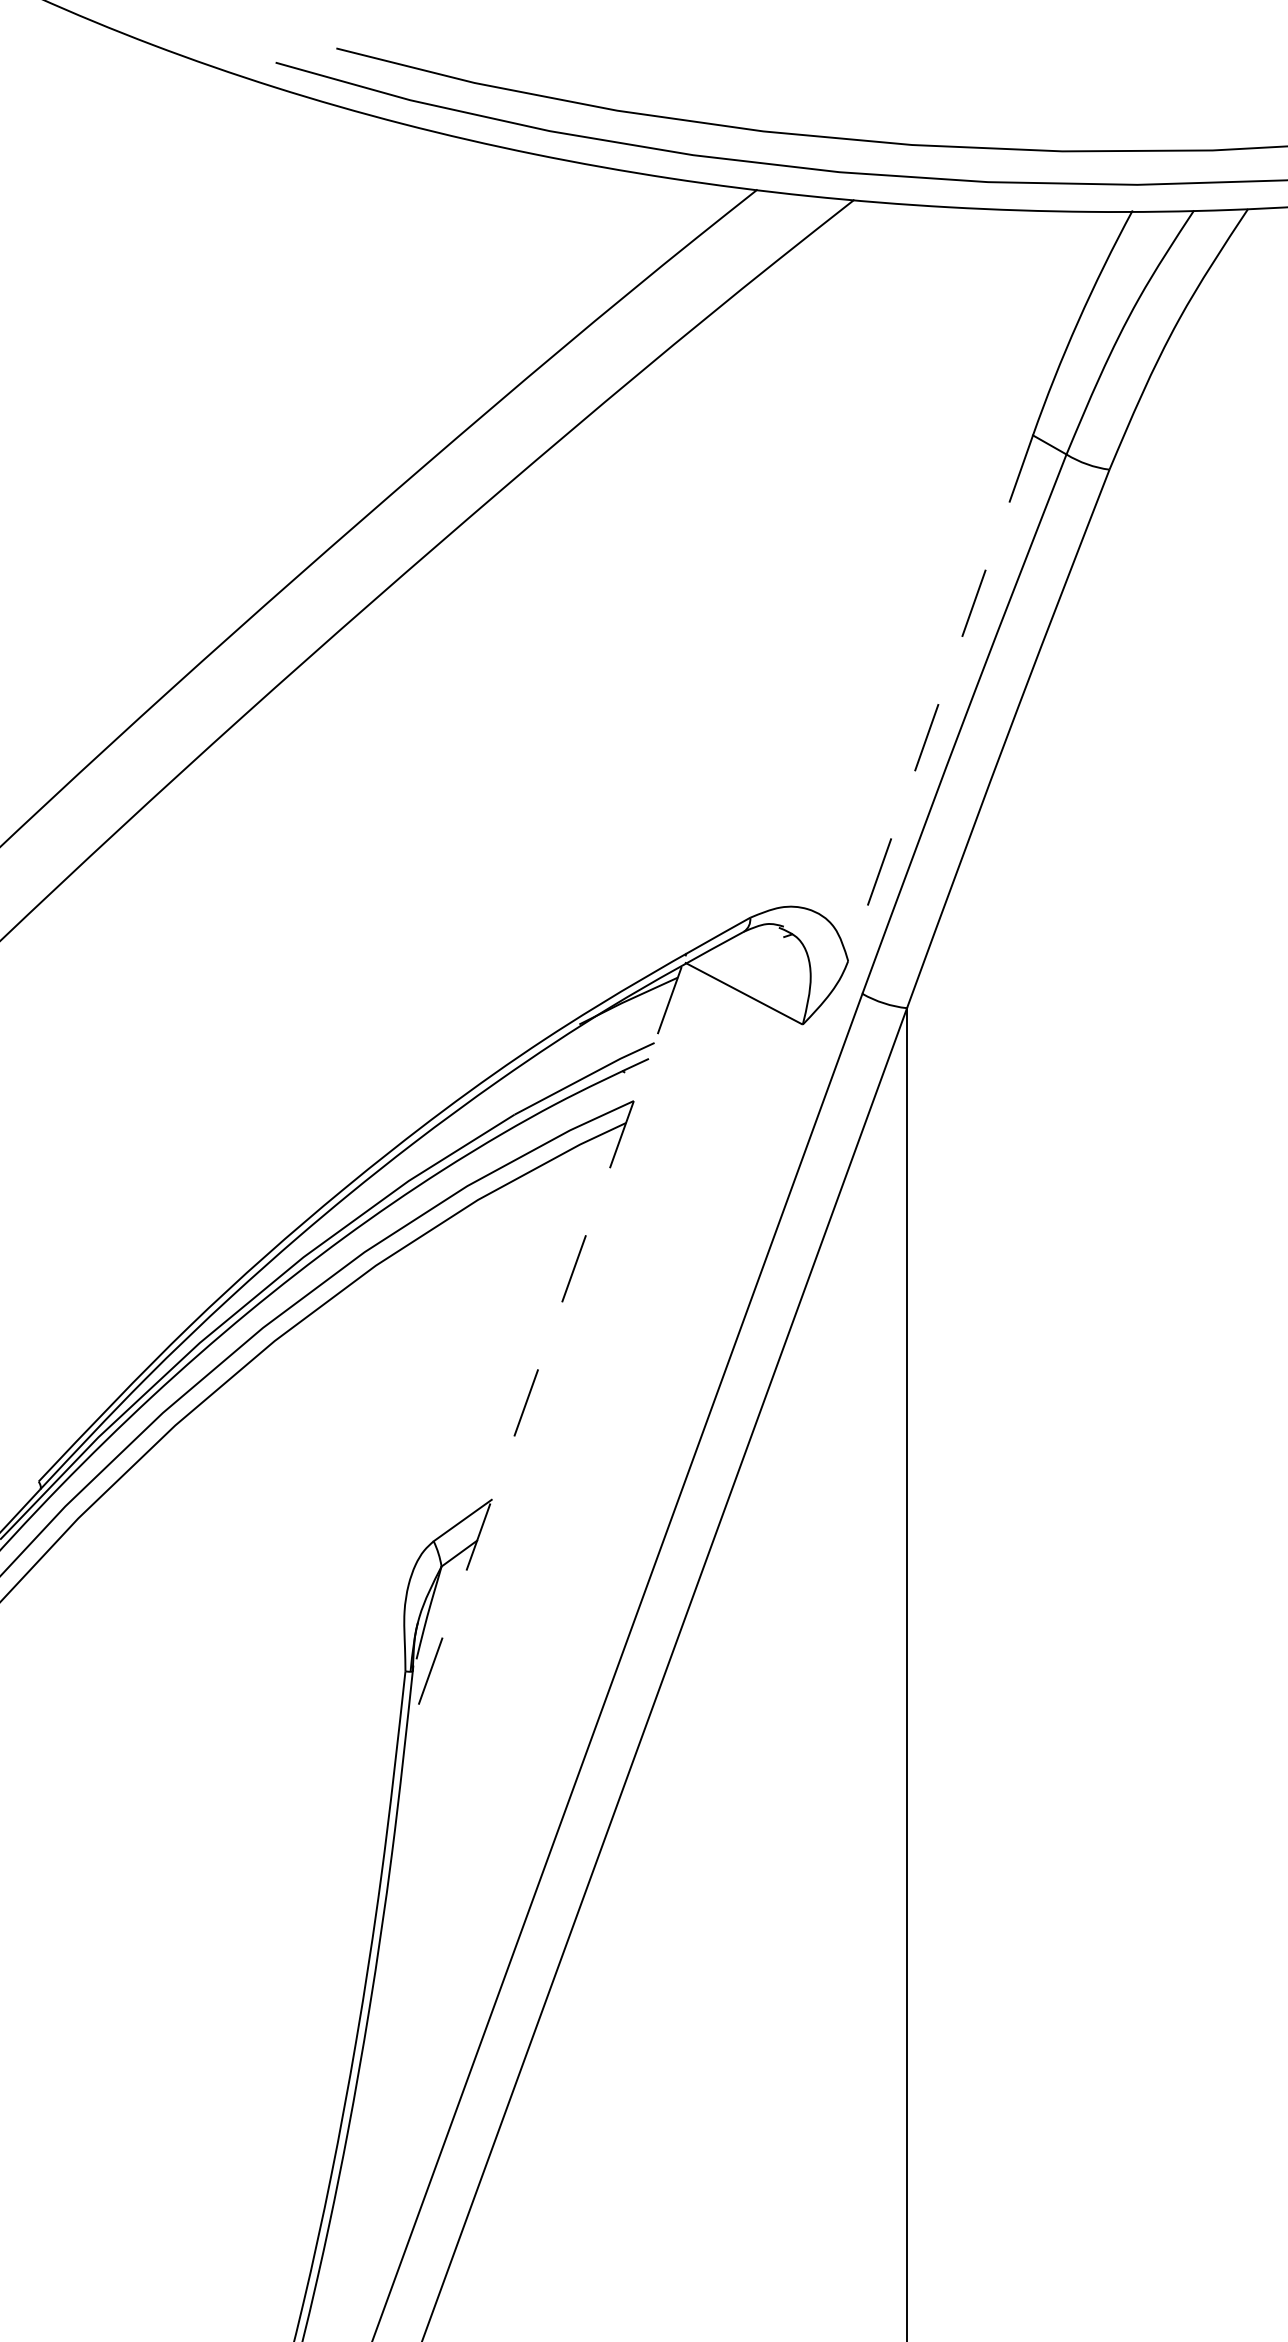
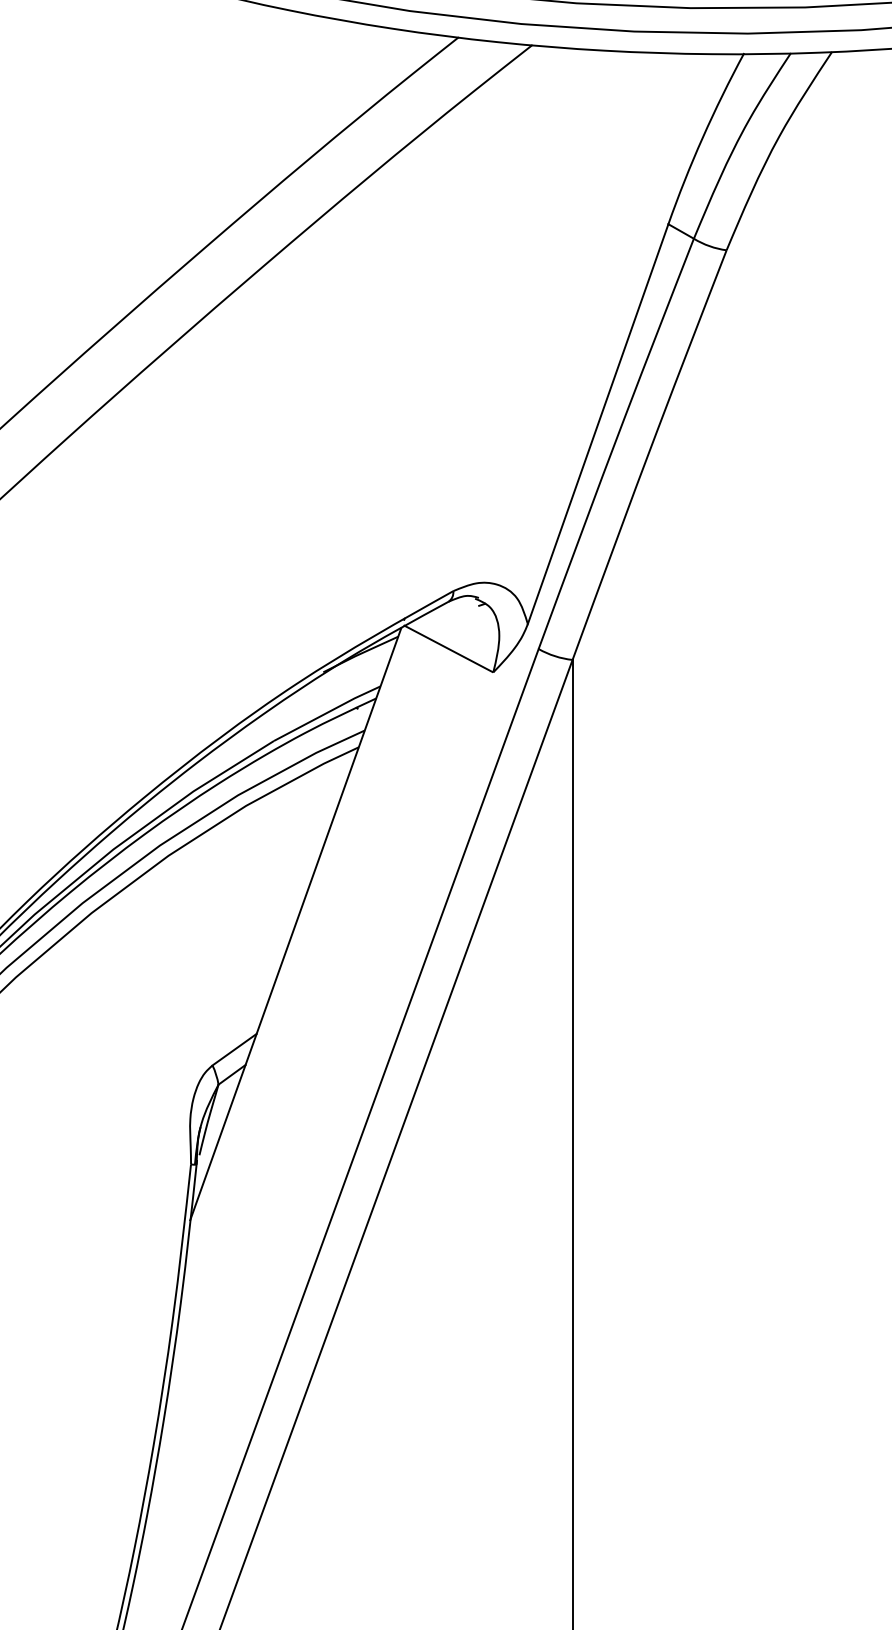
line: (940, 698) -> (598, 424), dashed -> solid
line: (543, 1355) -> (296, 924), dashed -> solid

